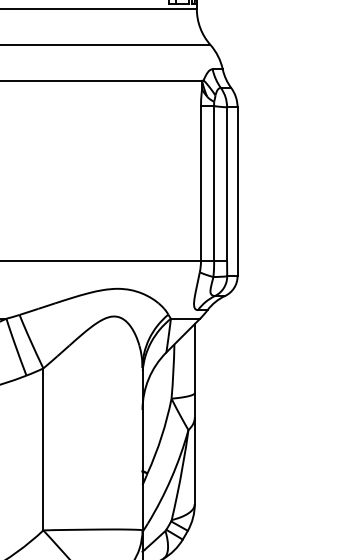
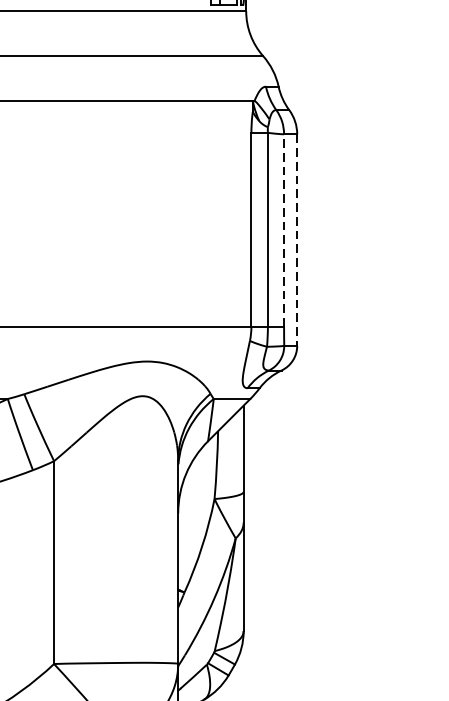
line: (227, 184) -> (284, 230), solid -> dashed
line: (237, 191) -> (297, 239), solid -> dashed

